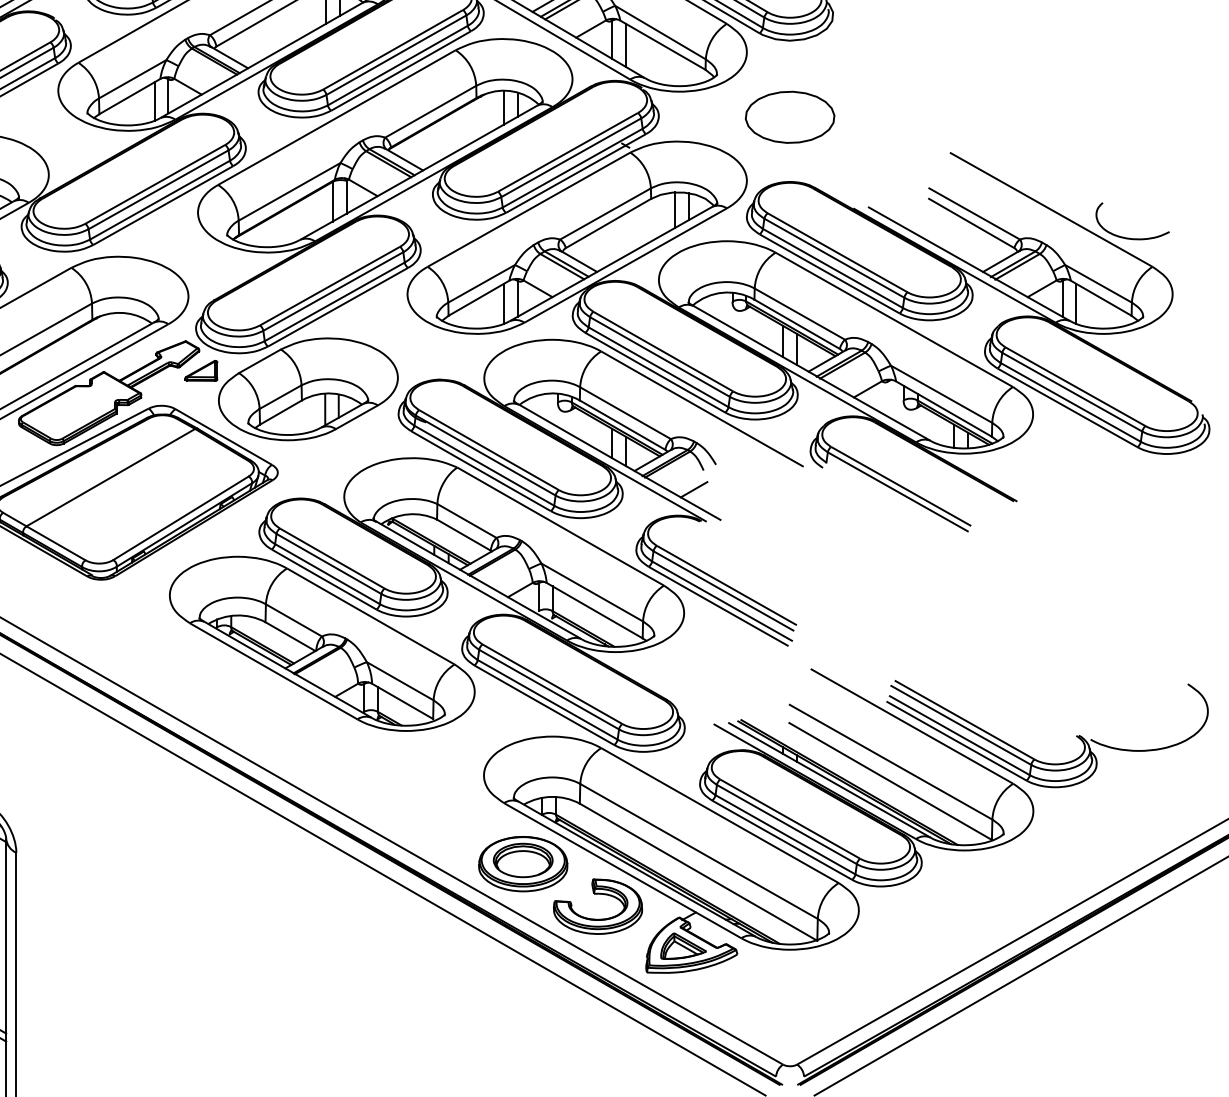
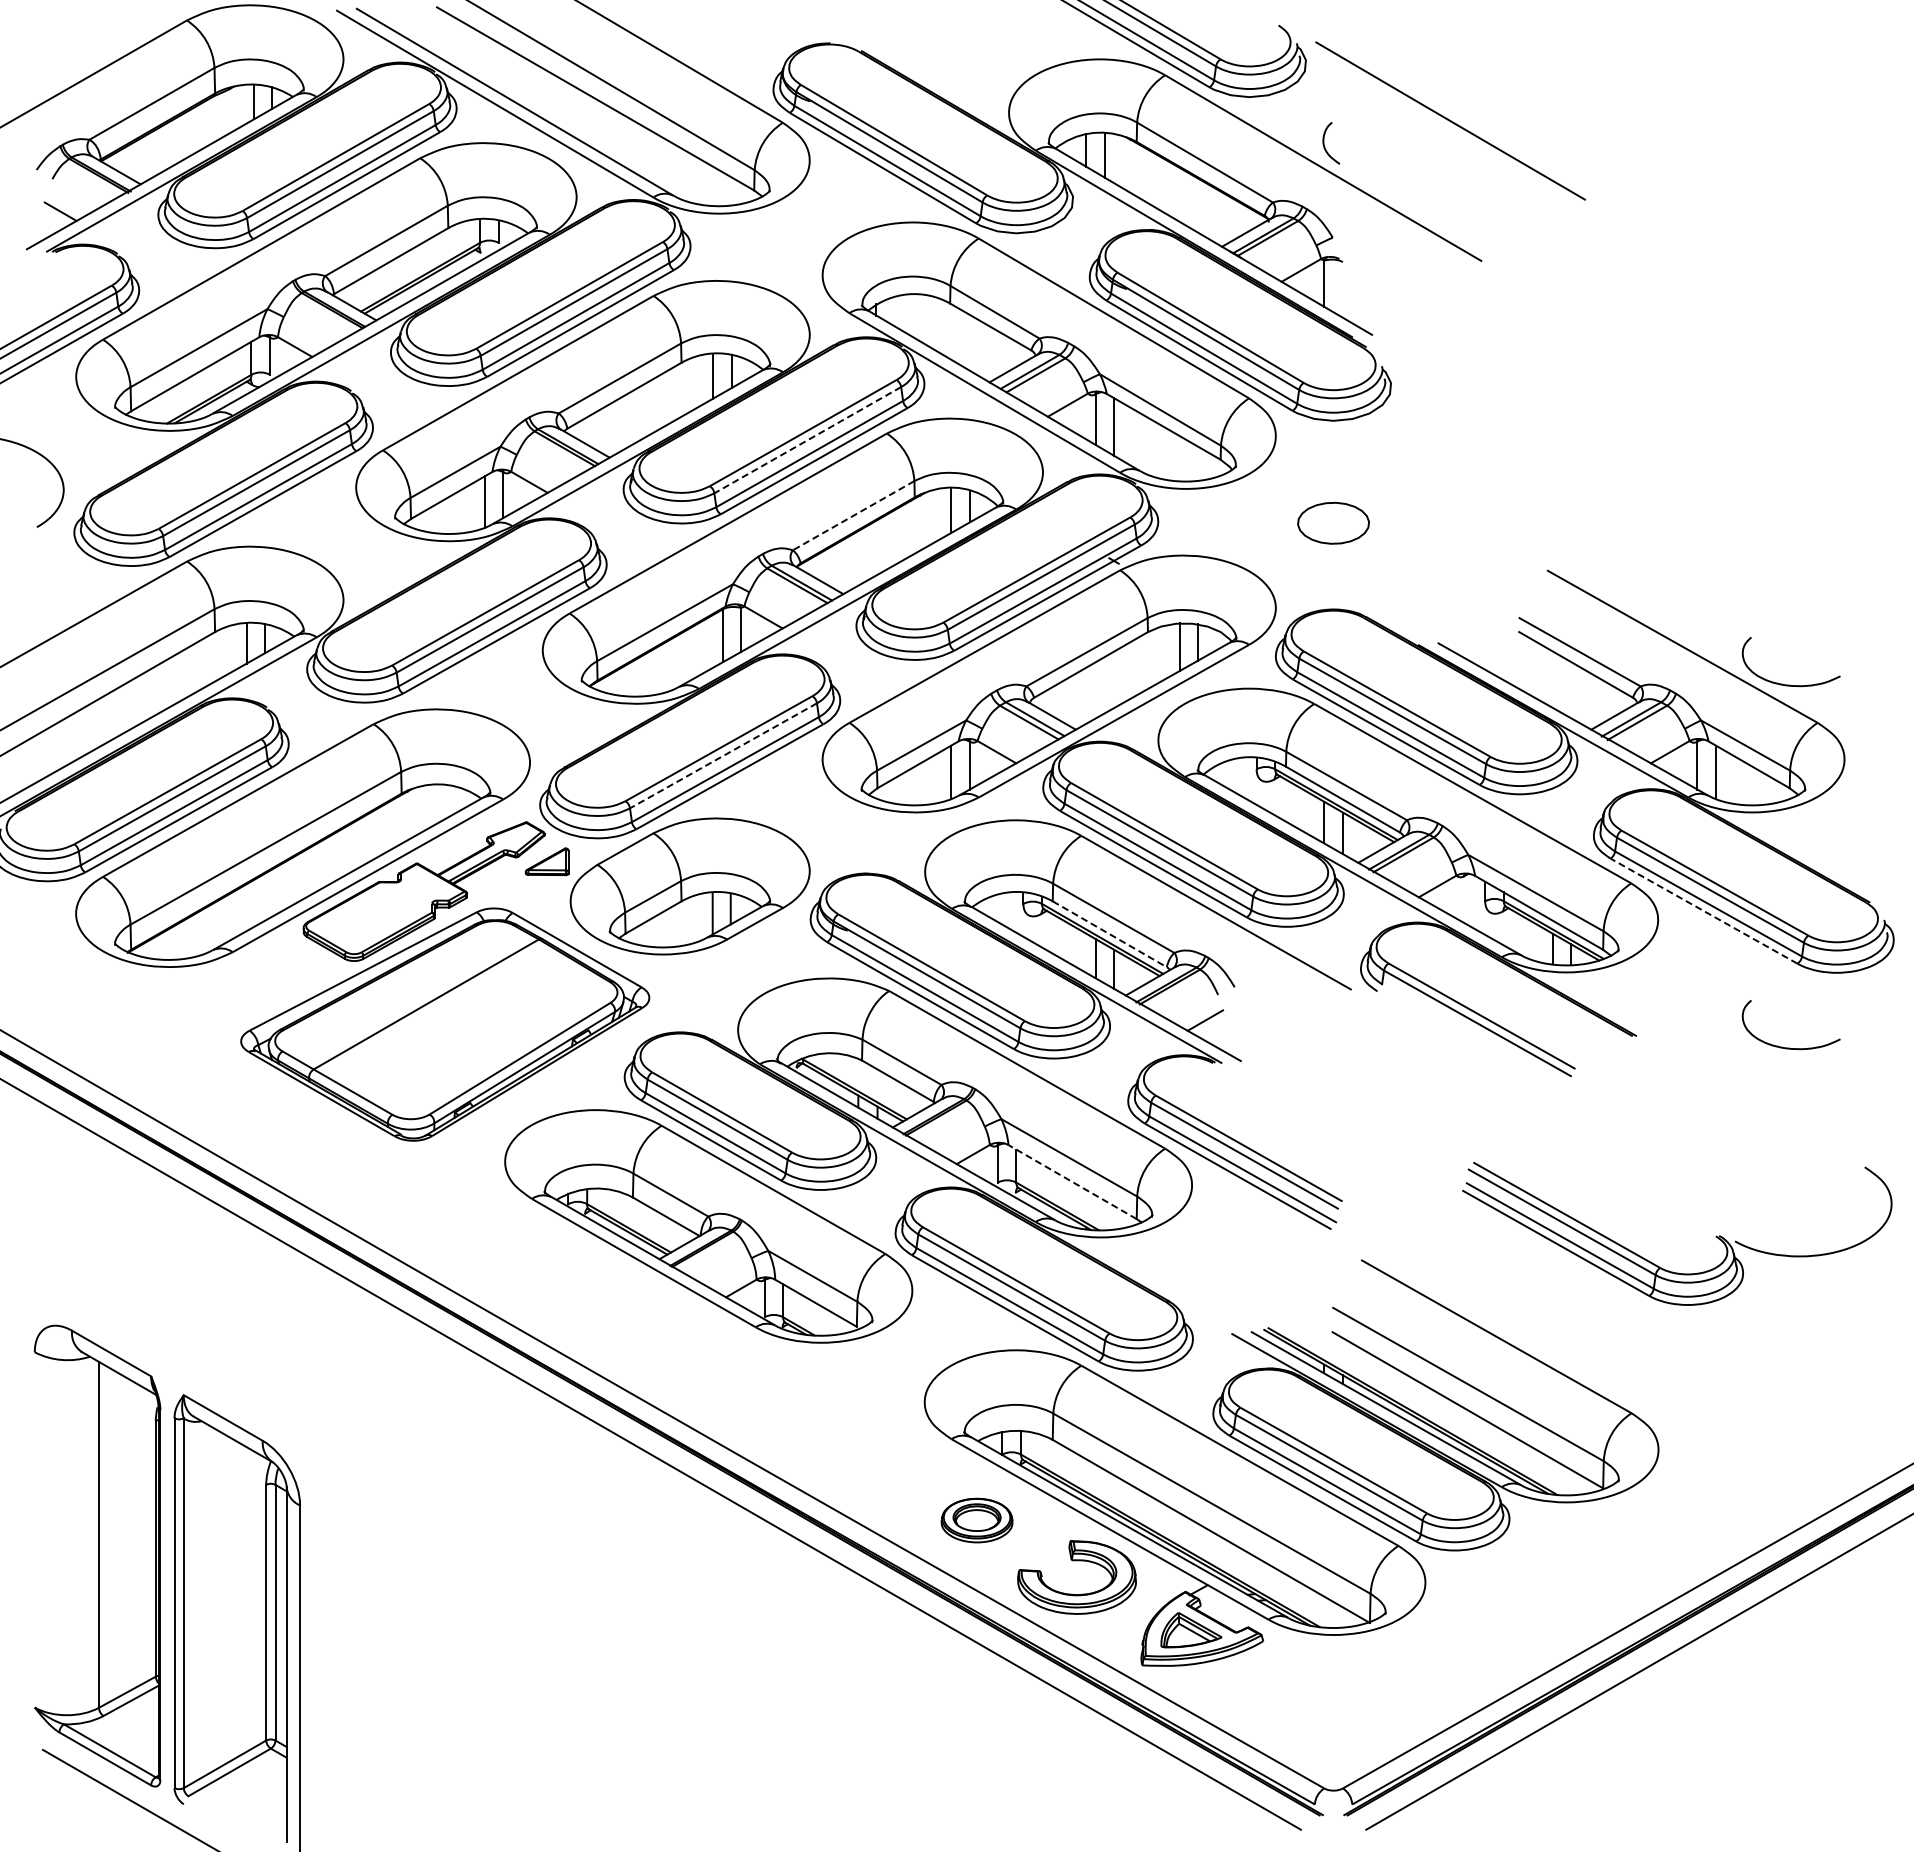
line: (396, 55) -> (807, 440), solid -> dashed
line: (430, 111) -> (853, 515), solid -> dashed
part: (790, 117) -> (1333, 523), size x0.6
line: (333, 292) -> (723, 756), solid -> dashed
line: (1067, 408) -> (1704, 911), solid -> dashed
line: (622, 425) -> (1109, 934), solid -> dashed
curve: (1132, 509) -> (1790, 1047), added
line: (594, 610) -> (1072, 1181), solid -> dashed
part: (1033, 757) -> (1658, 1265), moved
part: (522, 864) -> (976, 1520), size x0.6

